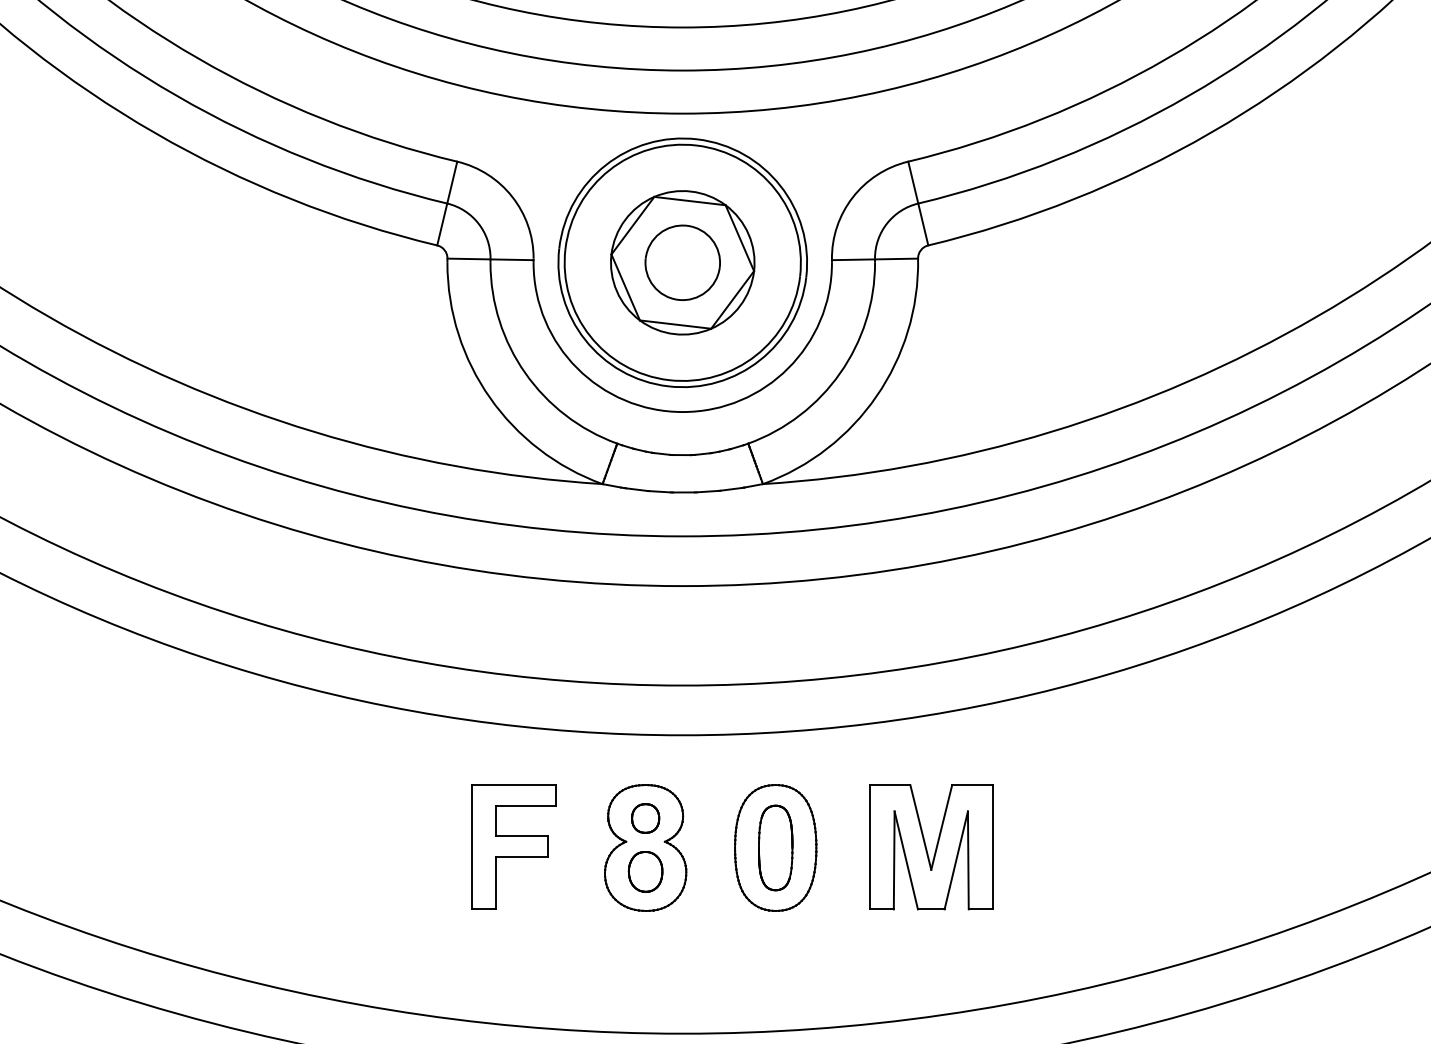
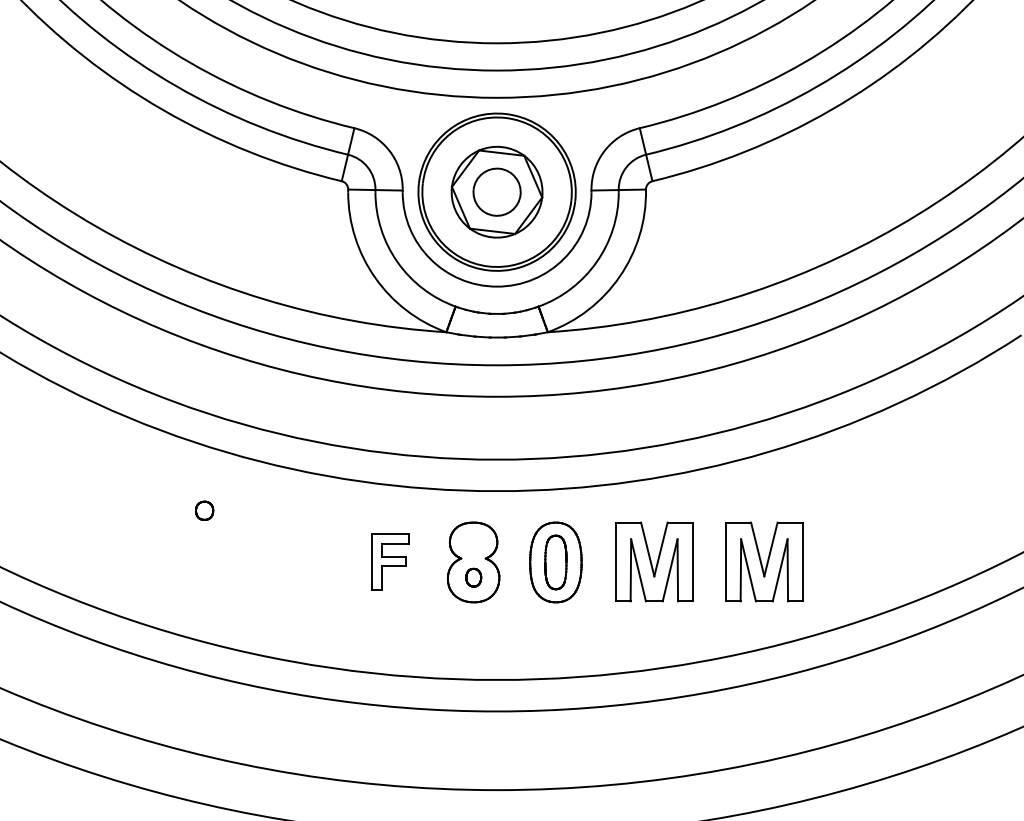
part: (645, 817) -> (204, 510), moved
part: (514, 846) -> (390, 561), size x0.7
part: (1105, 846) -> (764, 561), added
part: (645, 871) -> (473, 577), size x0.7

